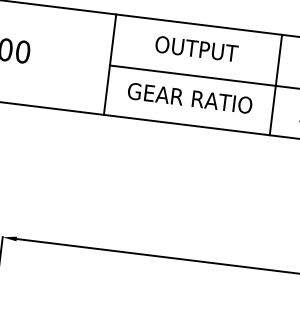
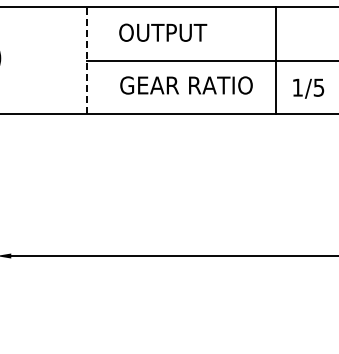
text: (197, 48) -> (163, 32), moved
line: (109, 64) -> (86, 60), solid -> dashed
line: (276, 85) -> (276, 60), moved
text: (190, 98) -> (186, 85), moved

